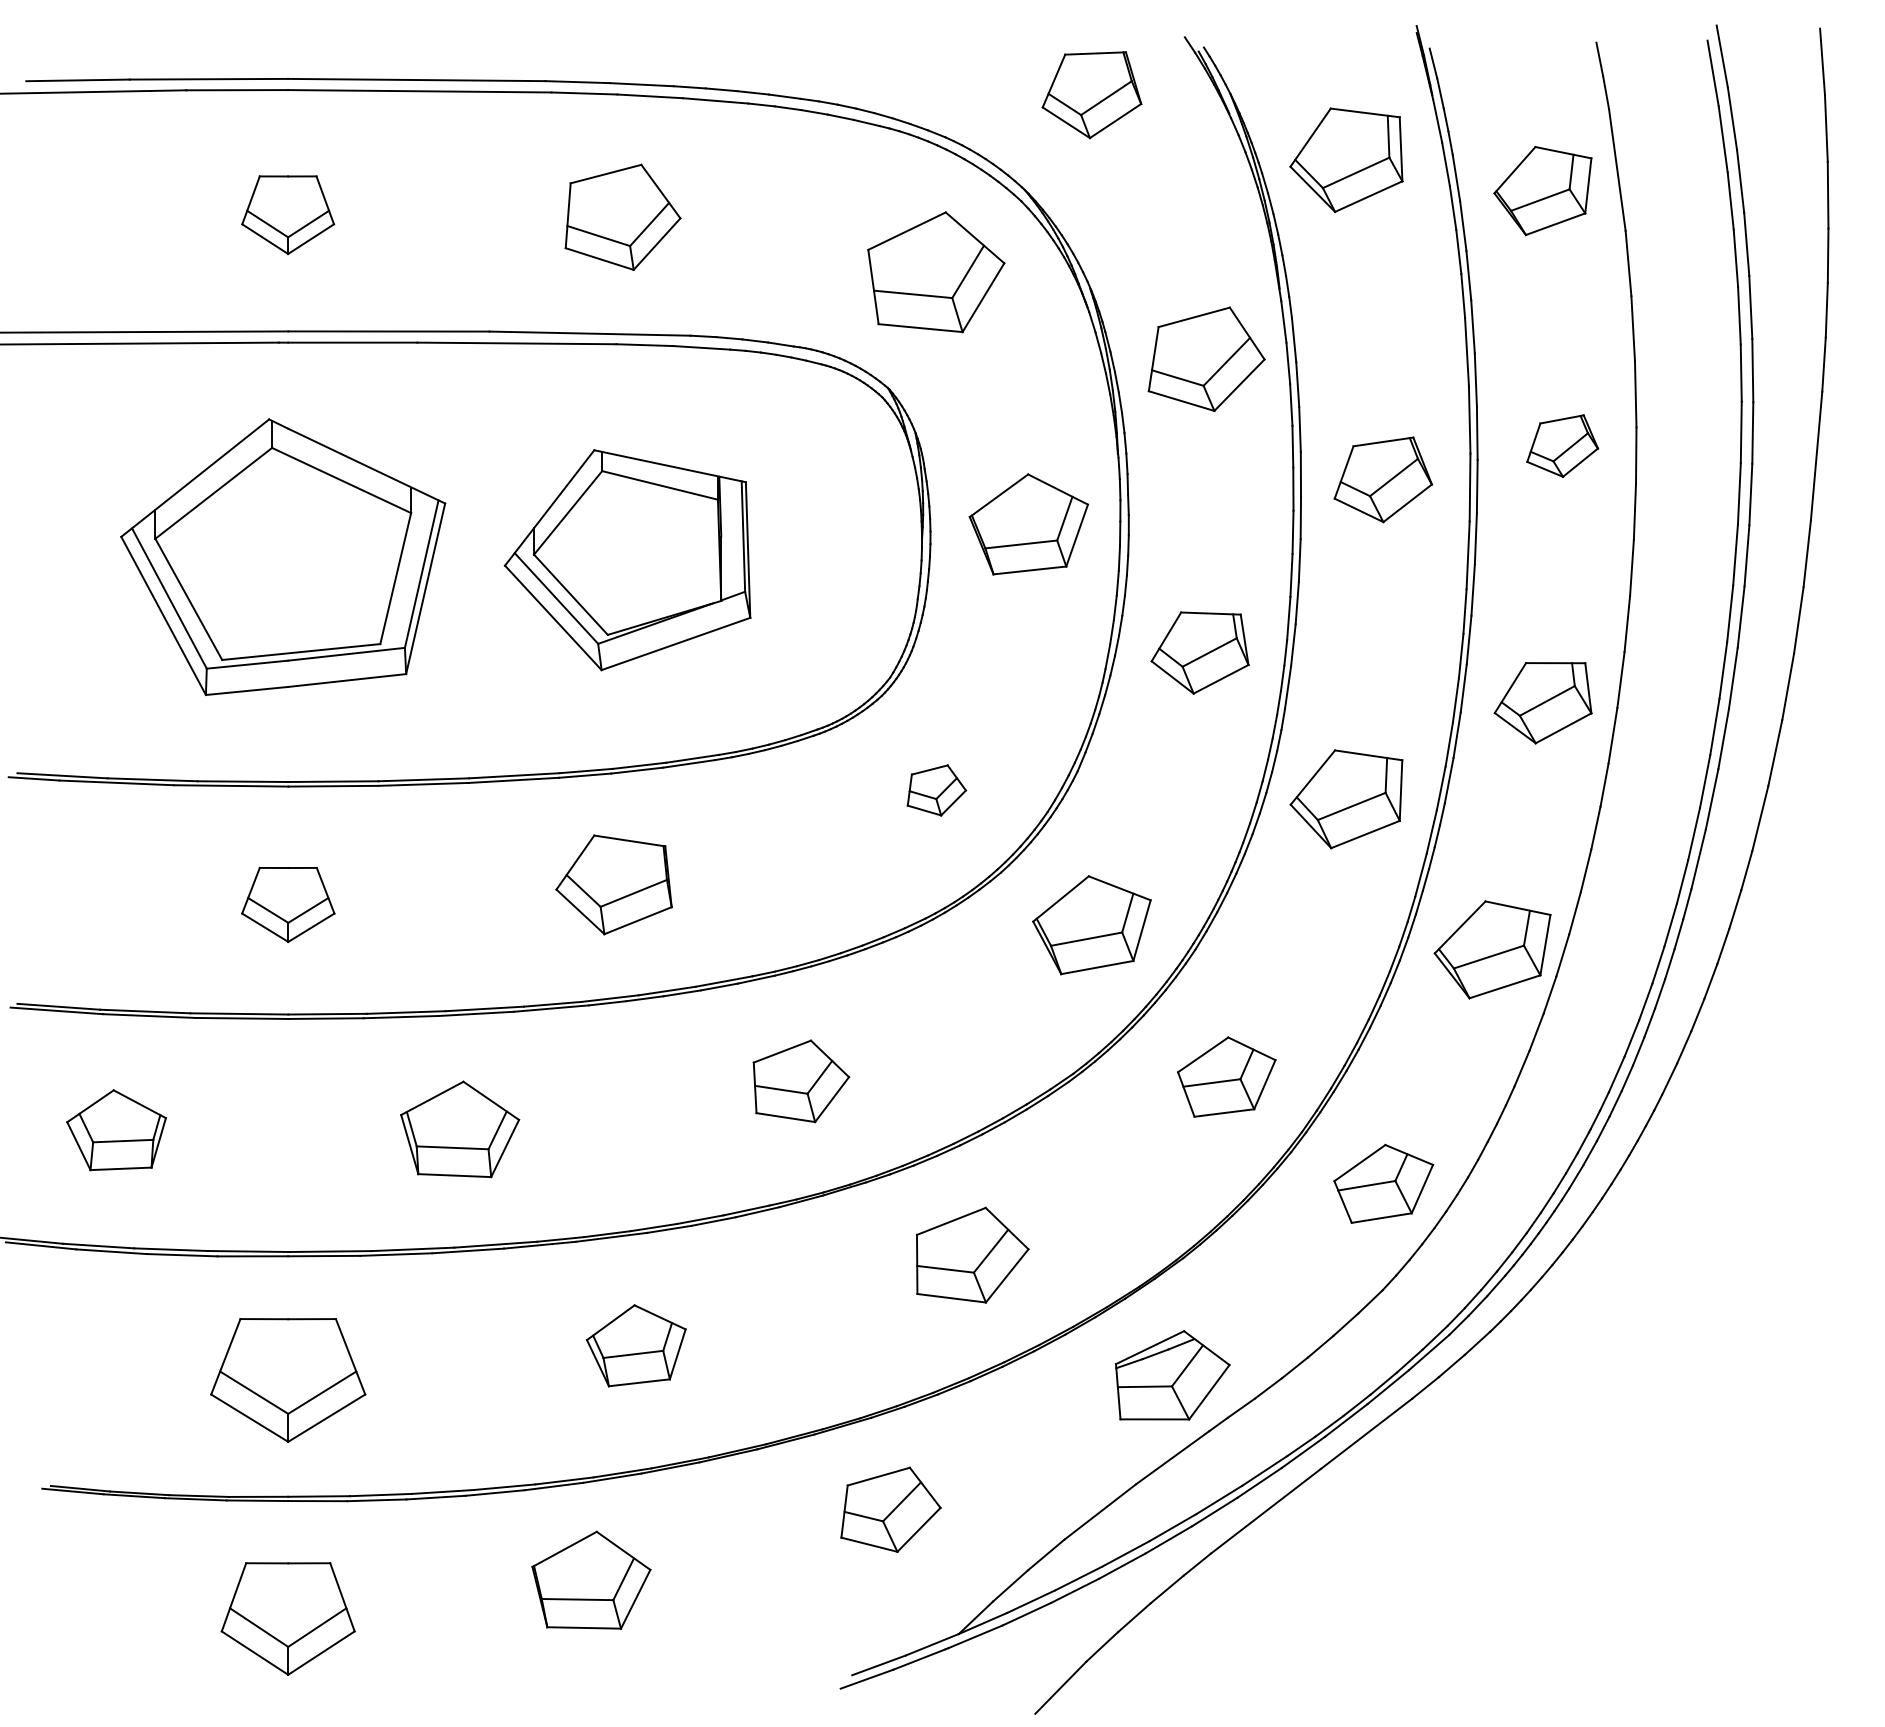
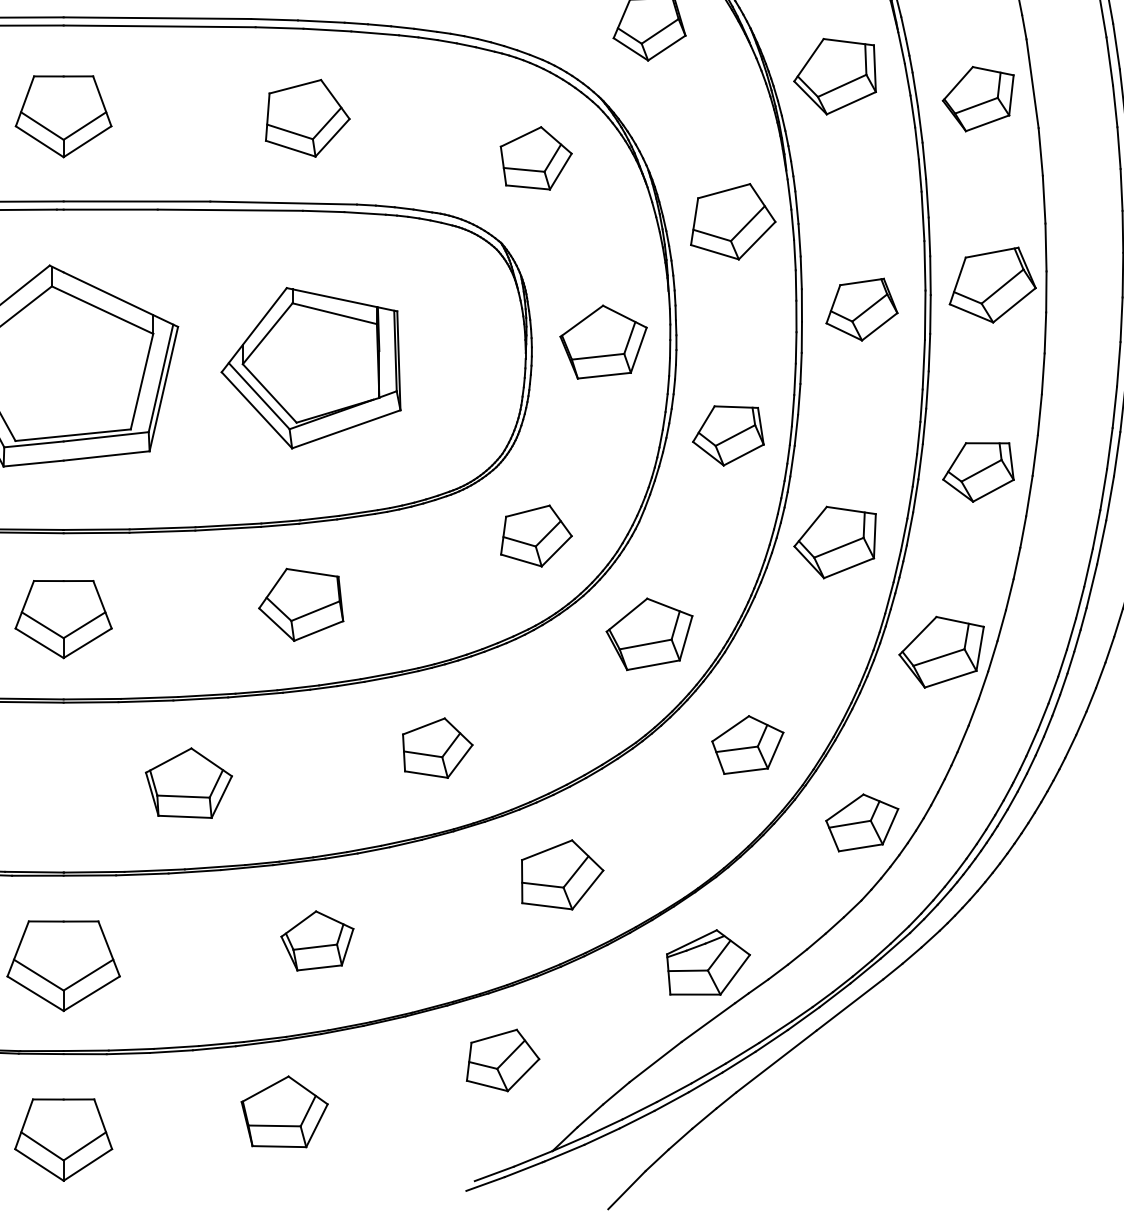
part: (287, 214) -> (63, 116), size x1.43
part: (936, 272) -> (536, 158), size x0.71
part: (1562, 445) -> (992, 284), size x1.67
part: (936, 790) -> (536, 536), size x1.67
part: (288, 904) -> (63, 619), size x1.43

